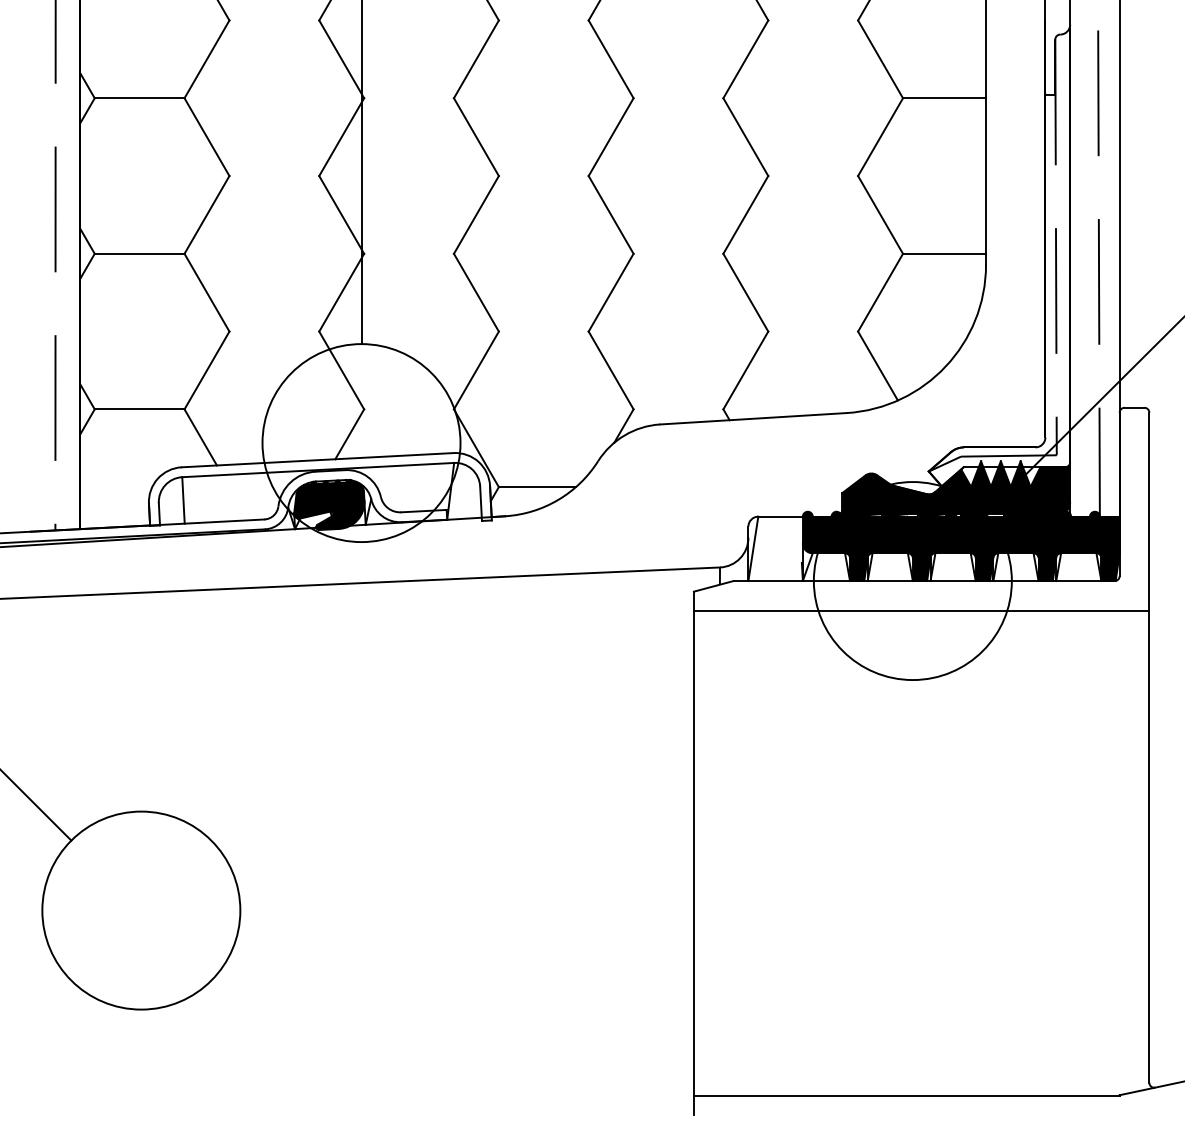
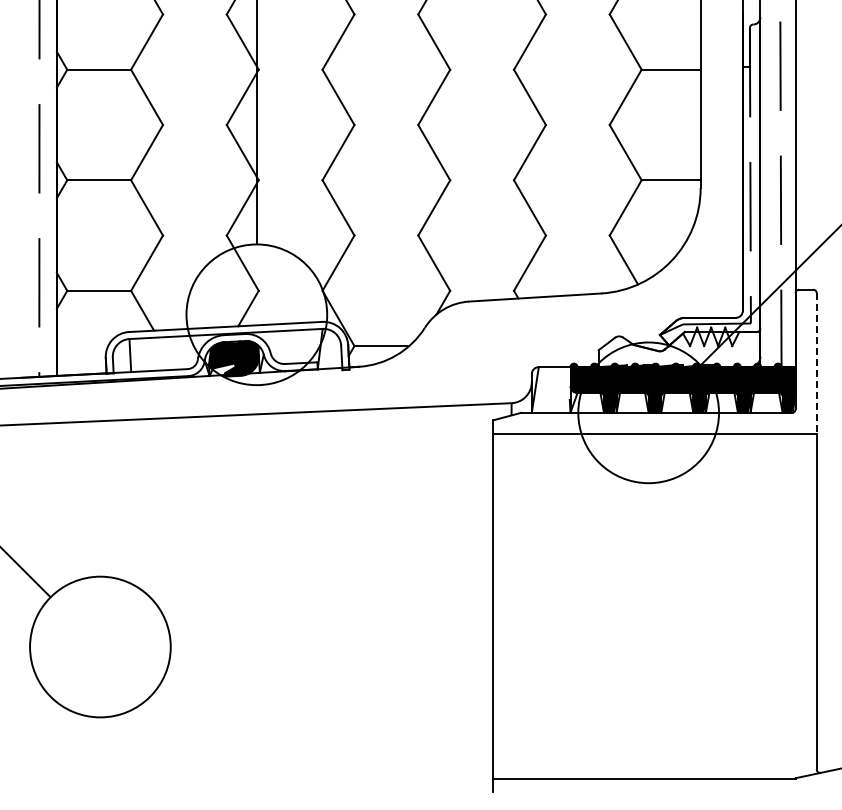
fill: (956, 489) -> (679, 347), removed
line: (1149, 513) -> (816, 364), solid -> dashed

